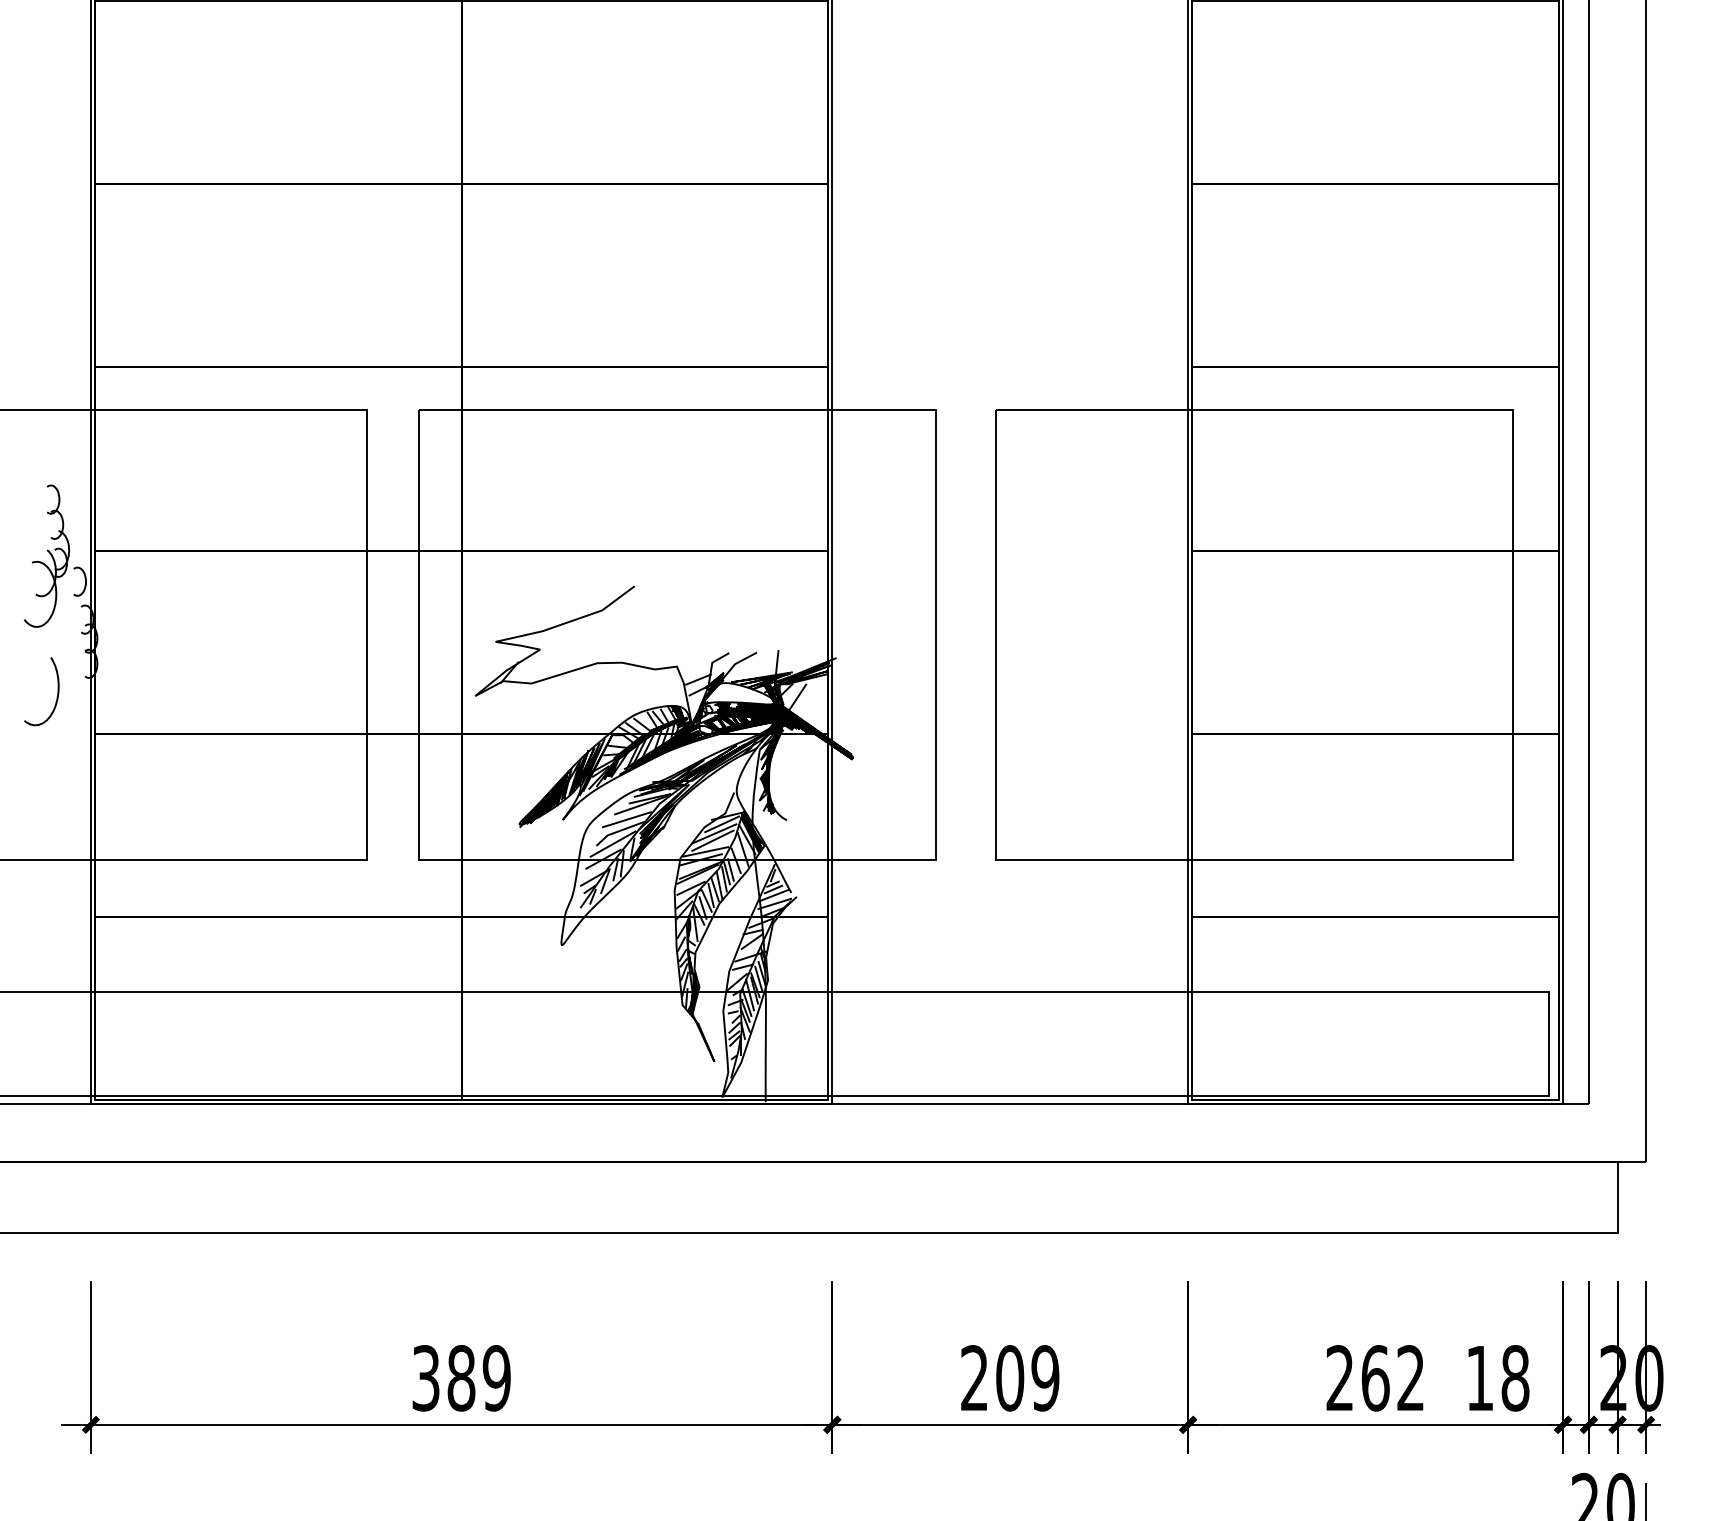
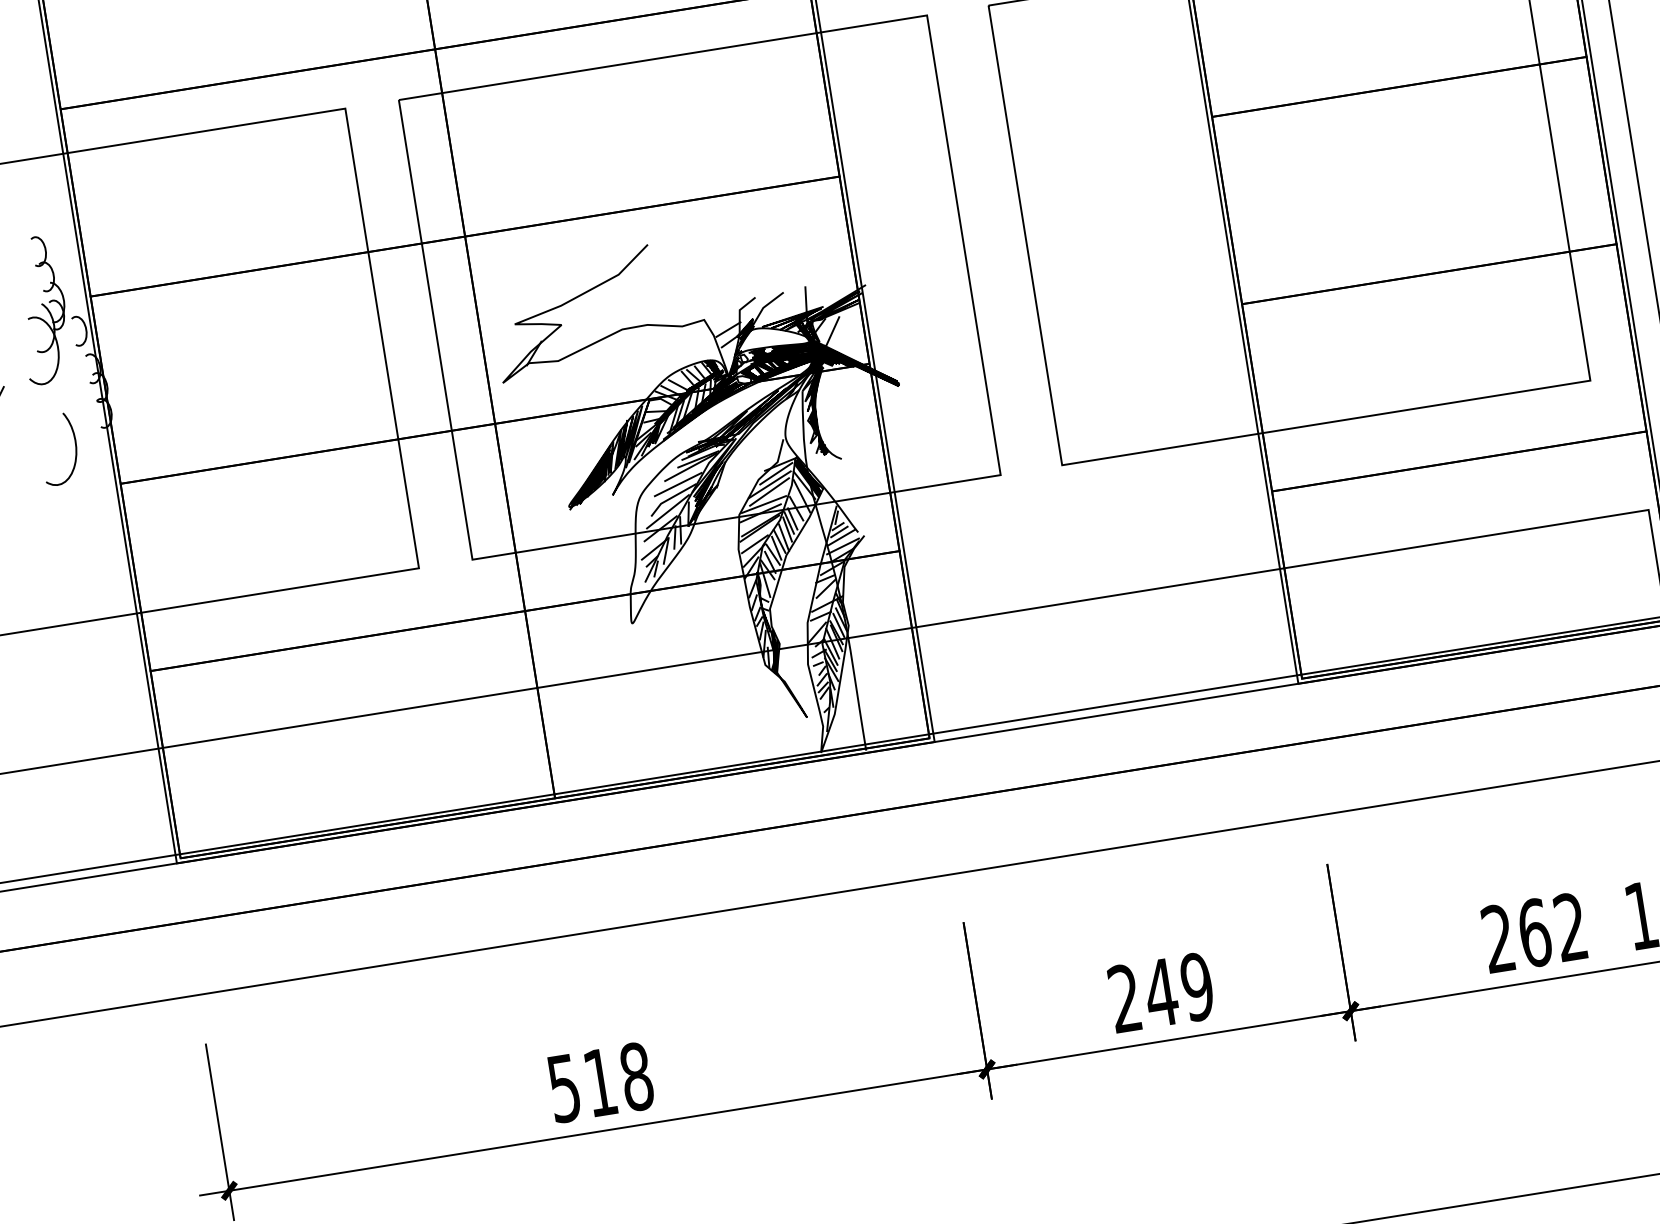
text: (461, 1378) -> (600, 1082), 389 -> 518
text: (1009, 1378) -> (1160, 993), 209 -> 249

